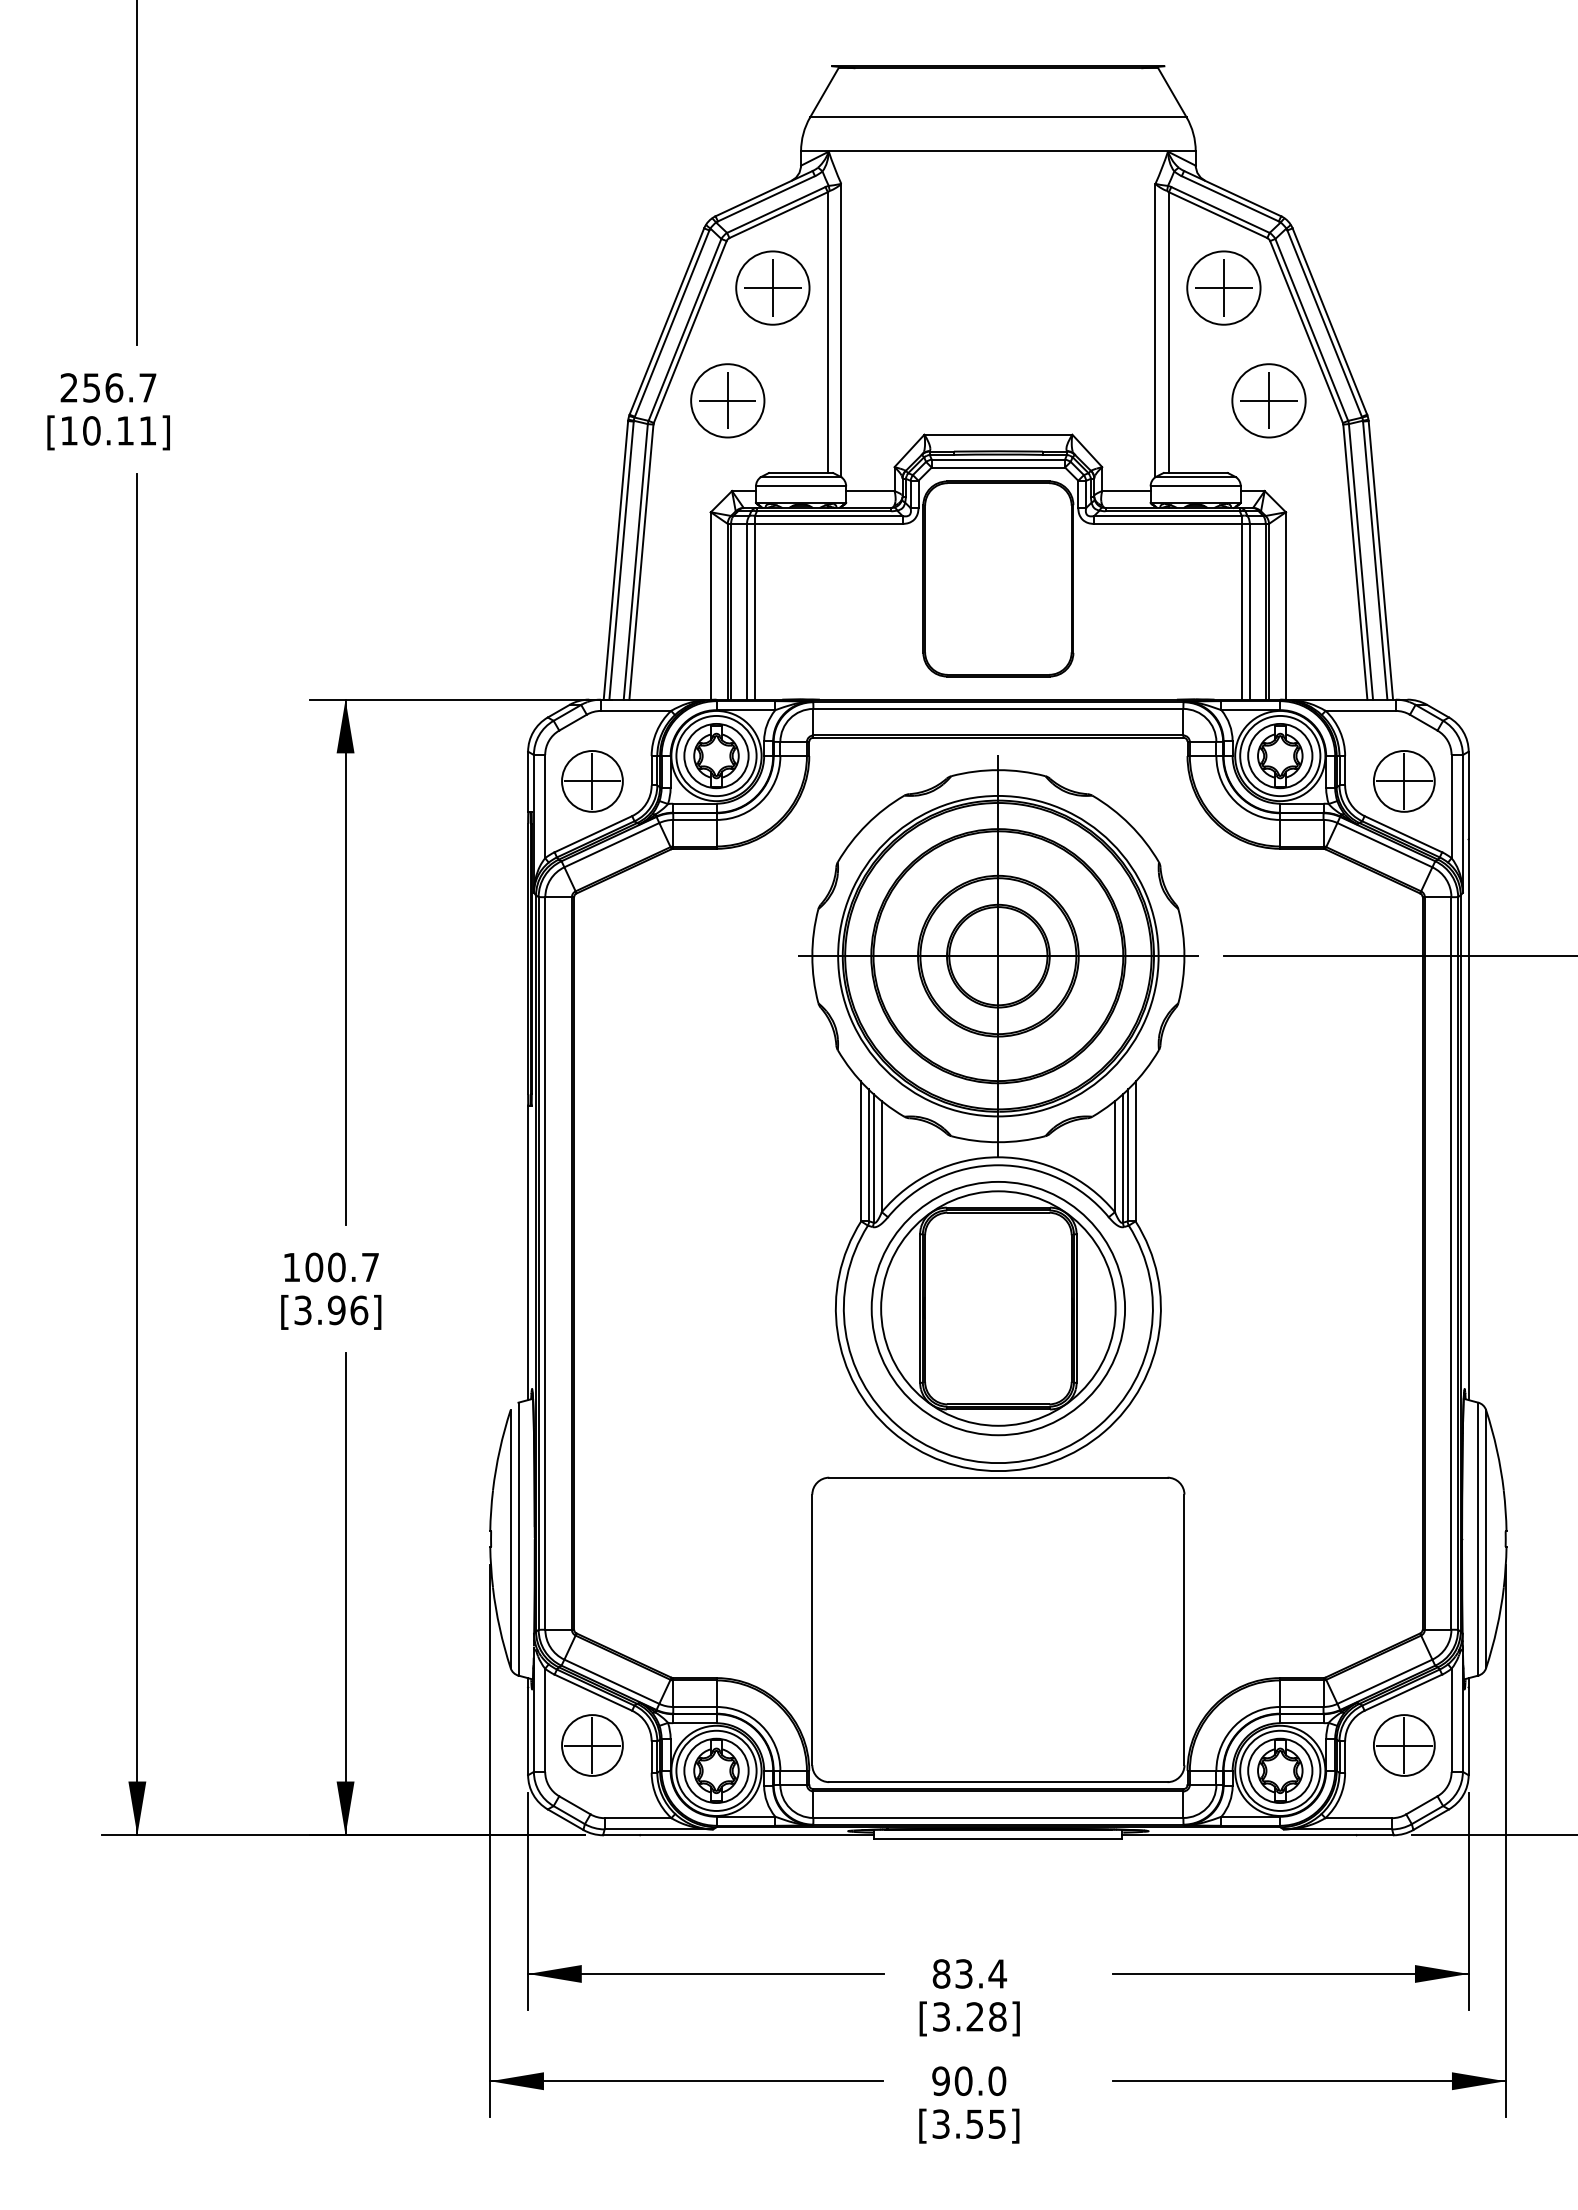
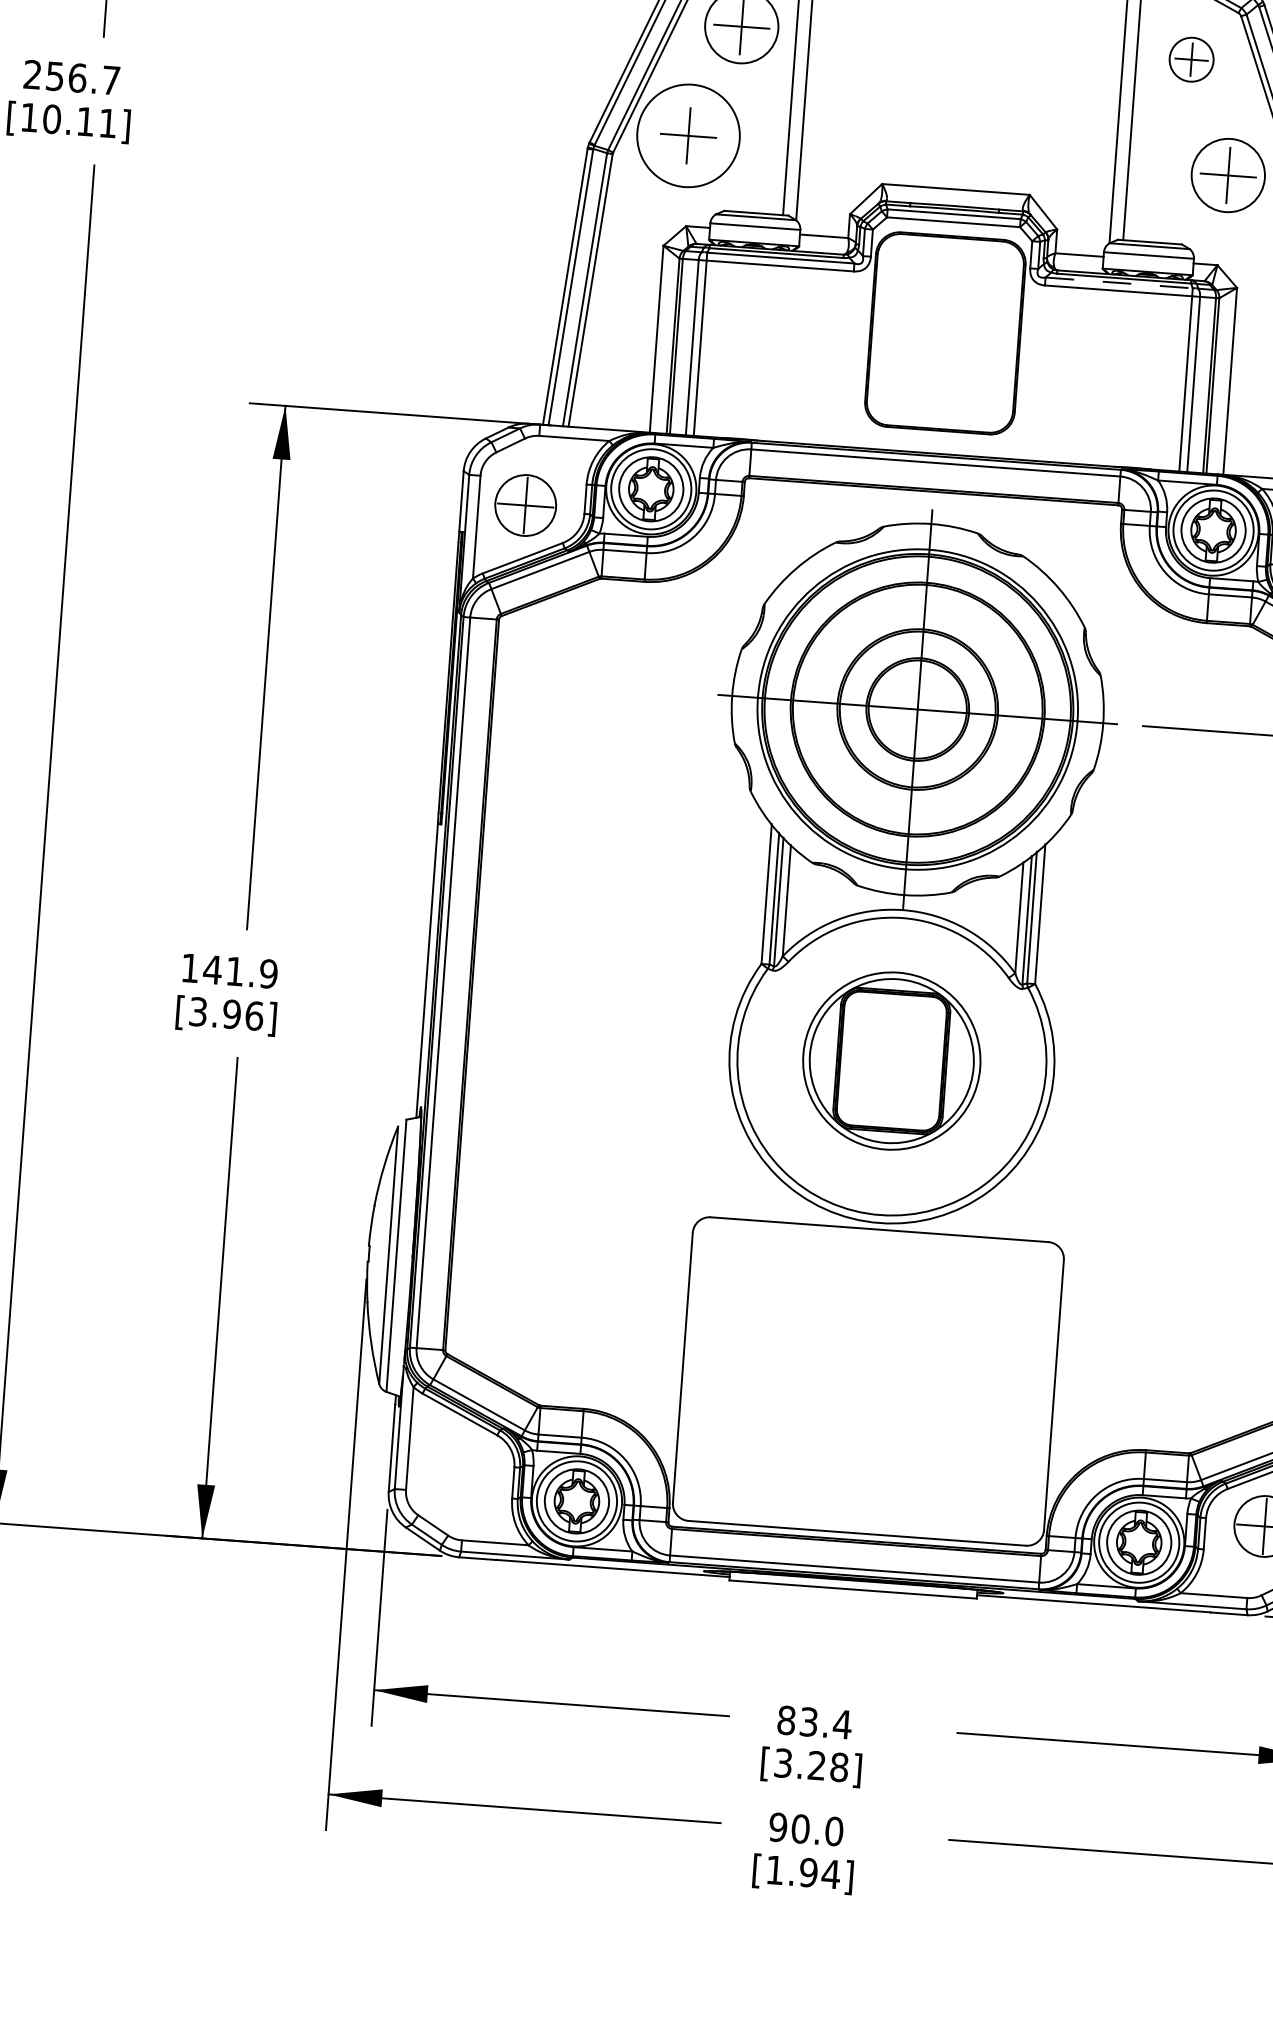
part: (1223, 287) -> (1191, 59), size x0.6
circle: (727, 400) -> (688, 135), size x1.4
line: (1168, 515) -> (1119, 282), solid -> dashed
text: (341, 1267) -> (239, 971), 100.7 -> 141.9
part: (997, 1308) -> (891, 1060), size x0.7
part: (592, 1745) -> (455, 1467), removed
text: (969, 2123) -> (803, 1871), [3.55] -> [1.94]

